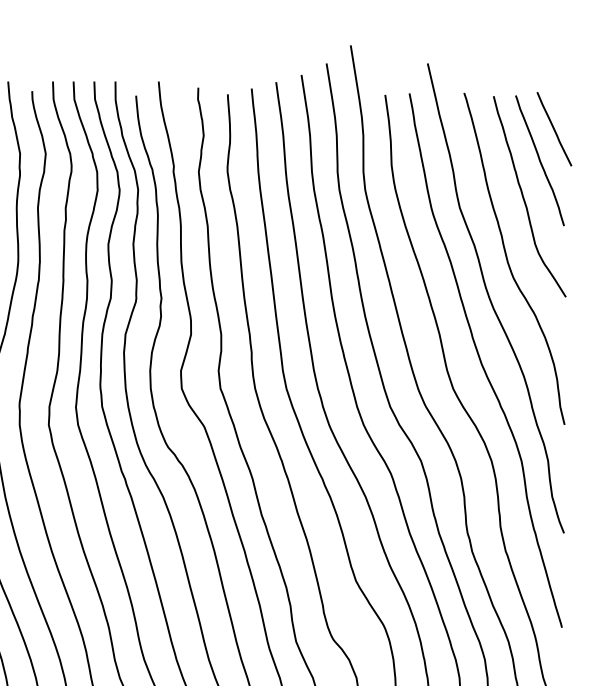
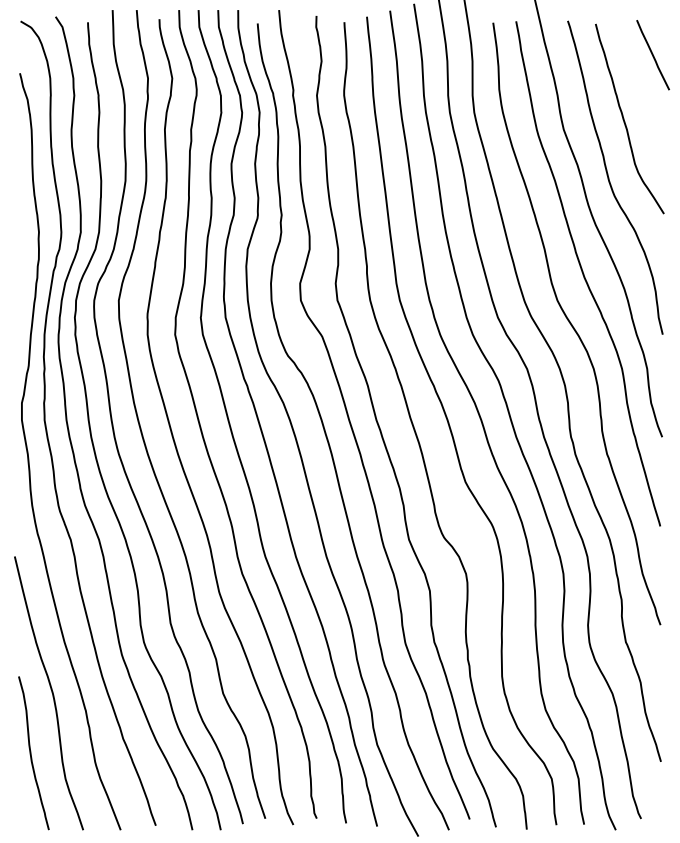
curve: (539, 160) -> (639, 84), removed

